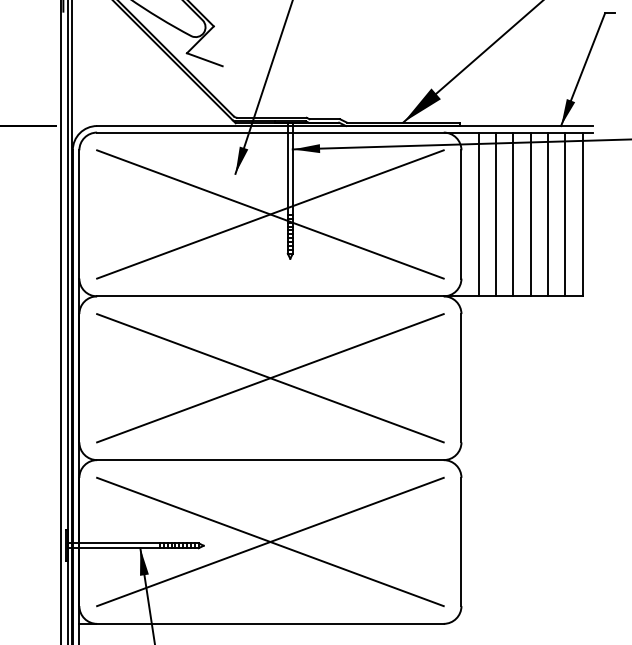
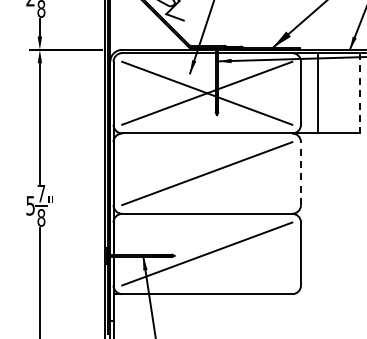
line: (478, 214) -> (309, 93), removed
line: (513, 214) -> (326, 93), removed
line: (529, 214) -> (334, 93), removed
line: (548, 214) -> (343, 93), removed
line: (564, 214) -> (351, 93), removed
line: (582, 214) -> (360, 93), solid -> dashed
line: (270, 377) -> (207, 173), removed
line: (462, 377) -> (301, 173), solid -> dashed
line: (270, 540) -> (207, 253), removed

